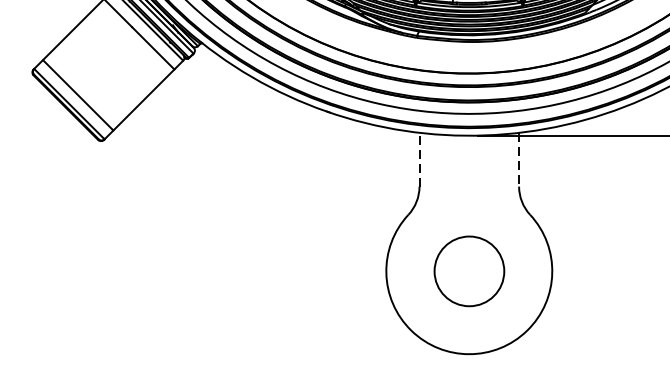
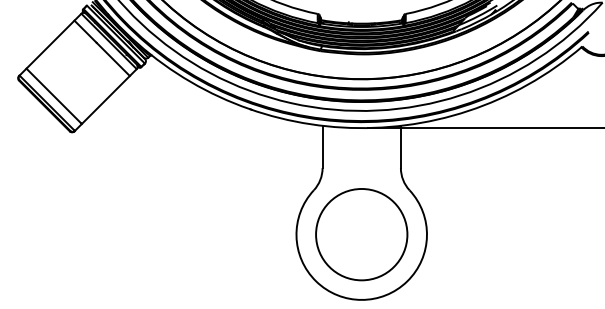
line: (419, 159) -> (322, 146), dashed -> solid
line: (518, 160) -> (400, 147), dashed -> solid
circle: (469, 271) -> (361, 234), size x1.67

